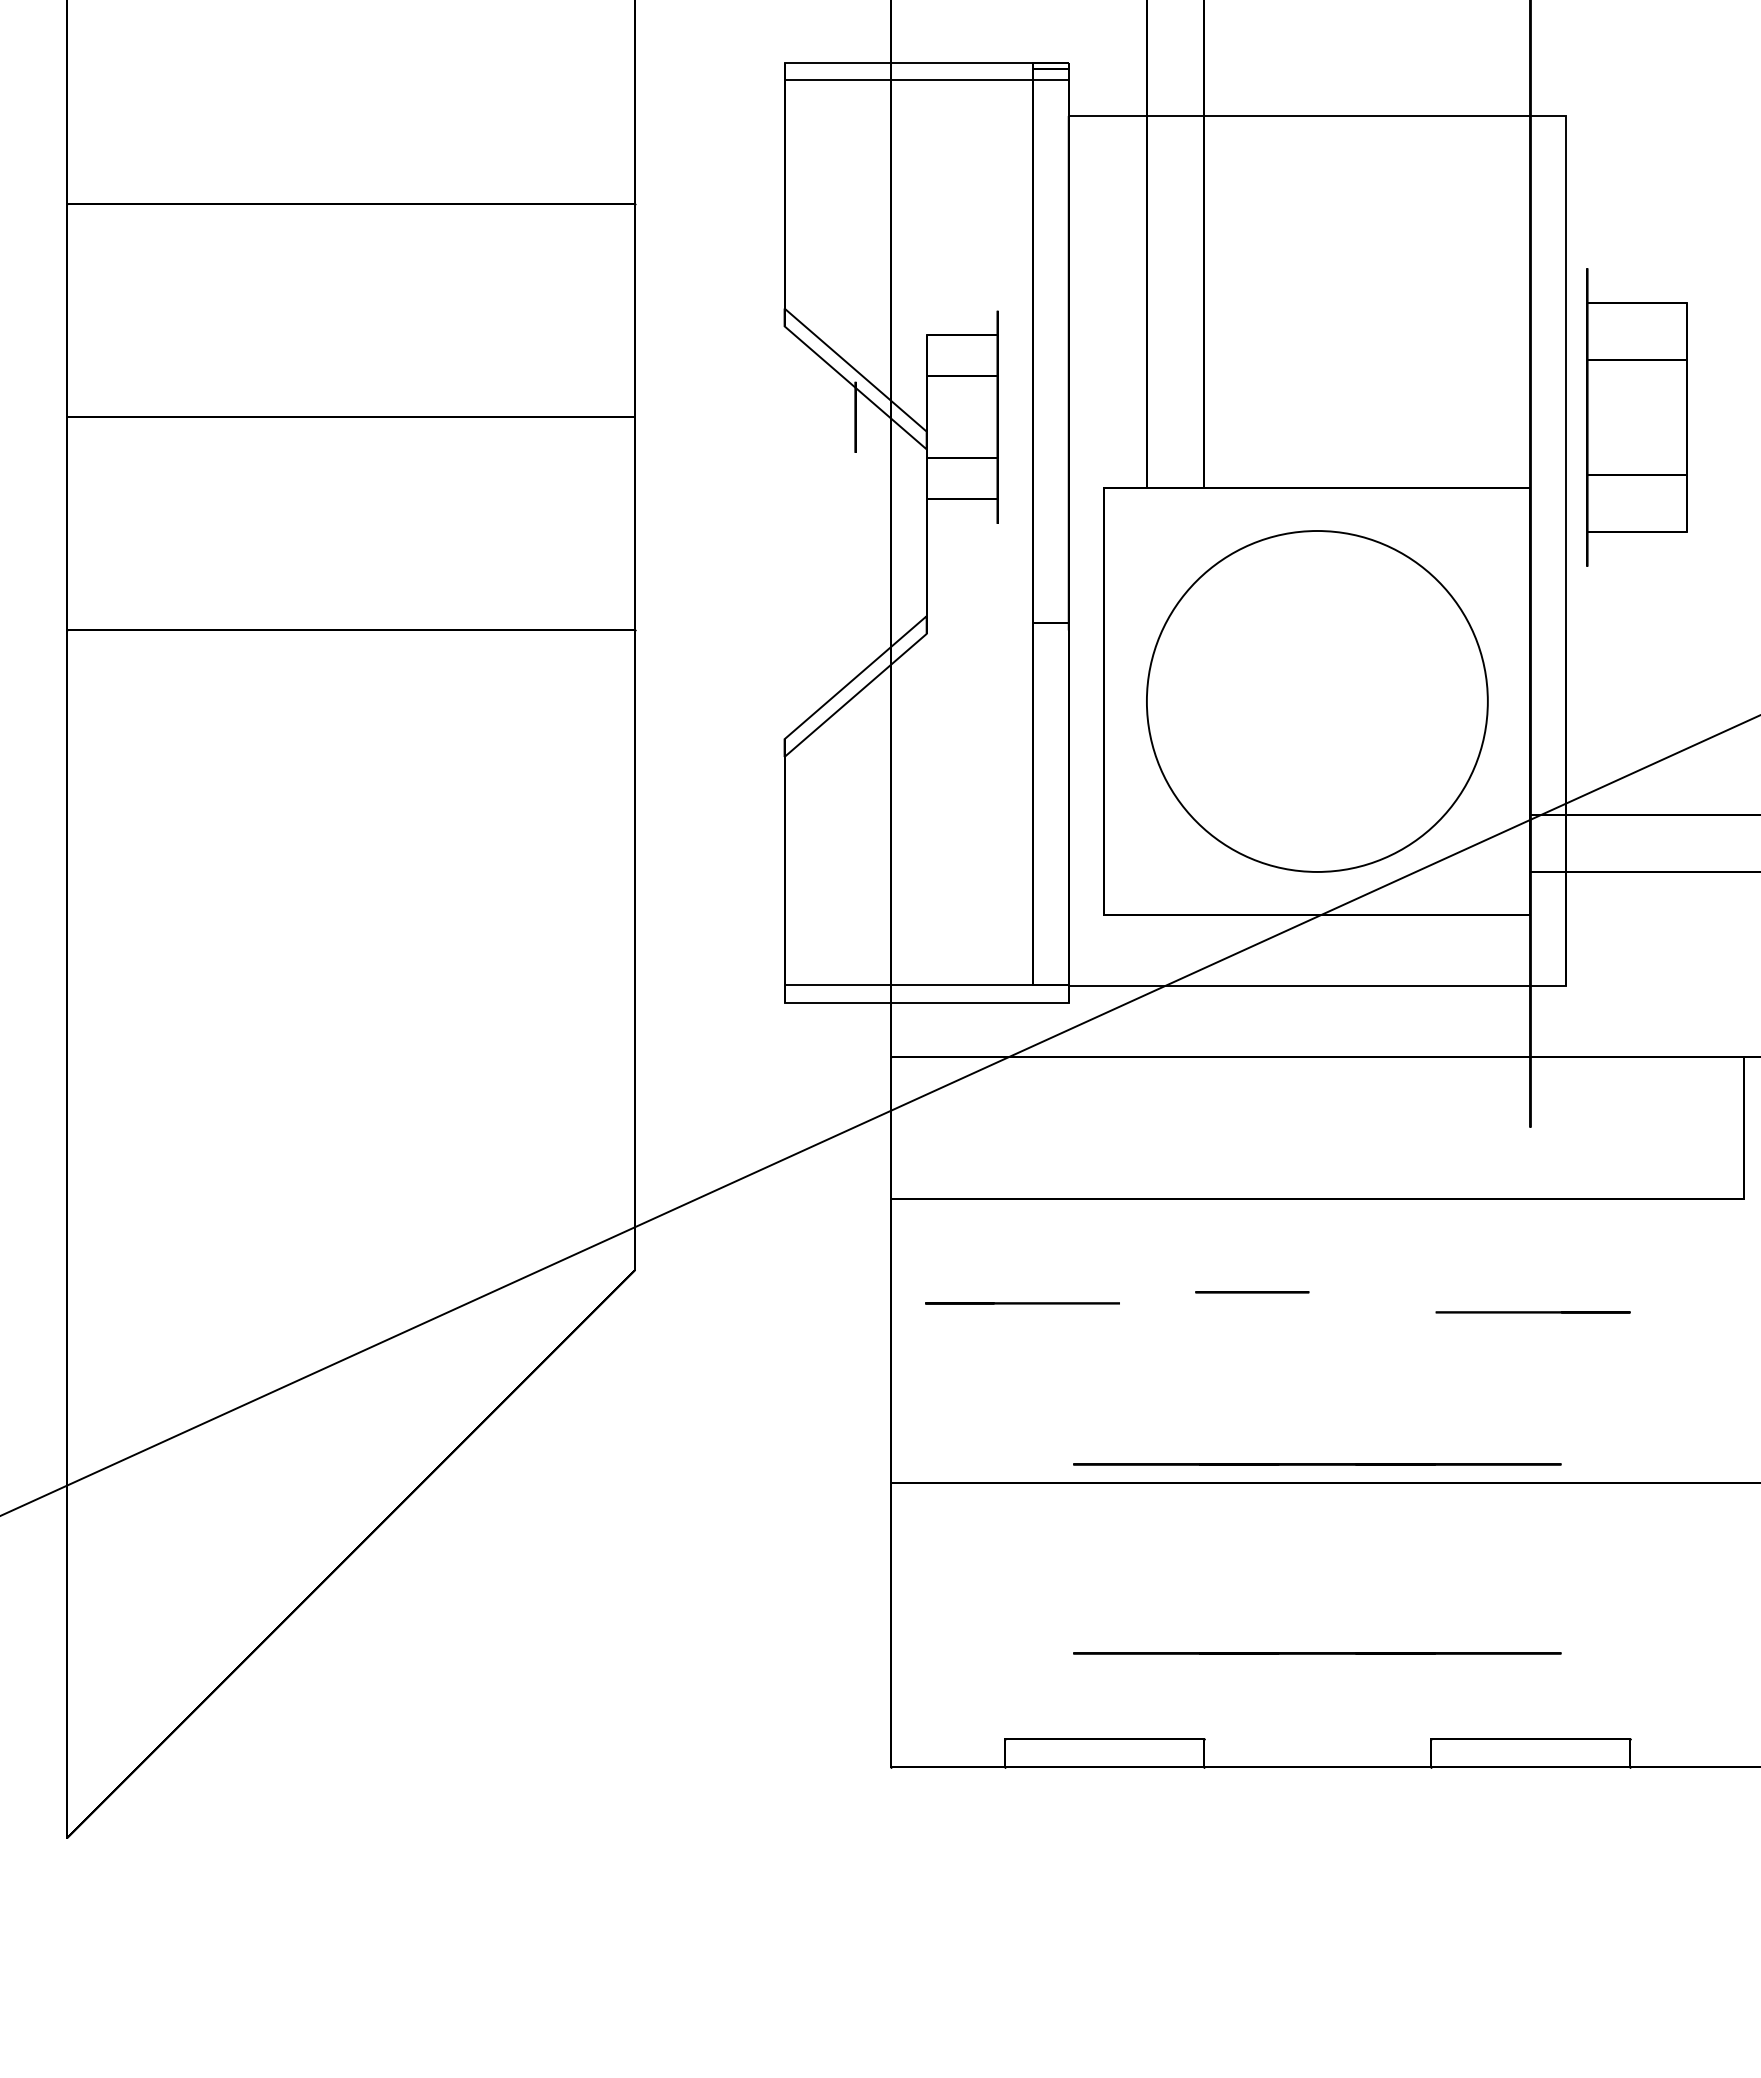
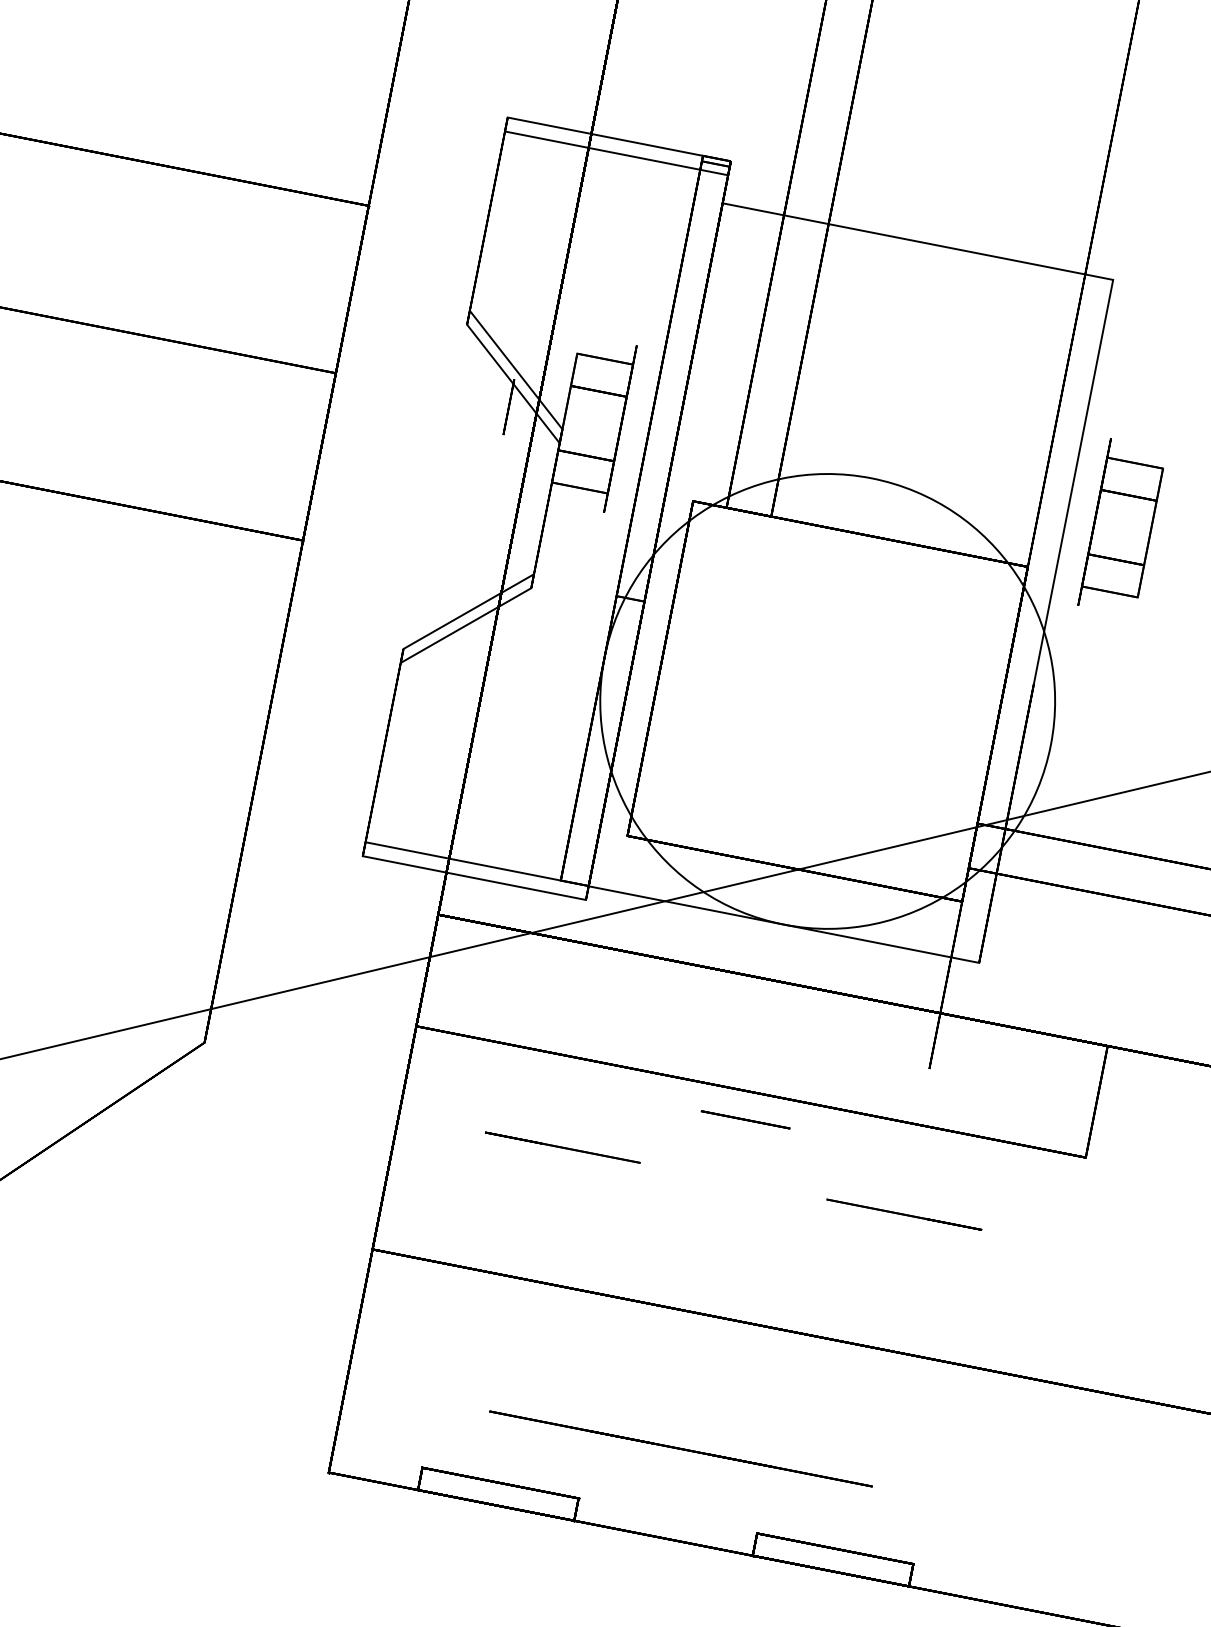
part: (1636, 416) -> (1122, 526), size x0.71
circle: (1317, 701) -> (827, 701), size x1.67
line: (1252, 1292) -> (745, 1120), moved
line: (1022, 1303) -> (564, 1148), moved
line: (1317, 1464) -> (710, 1300), removed

